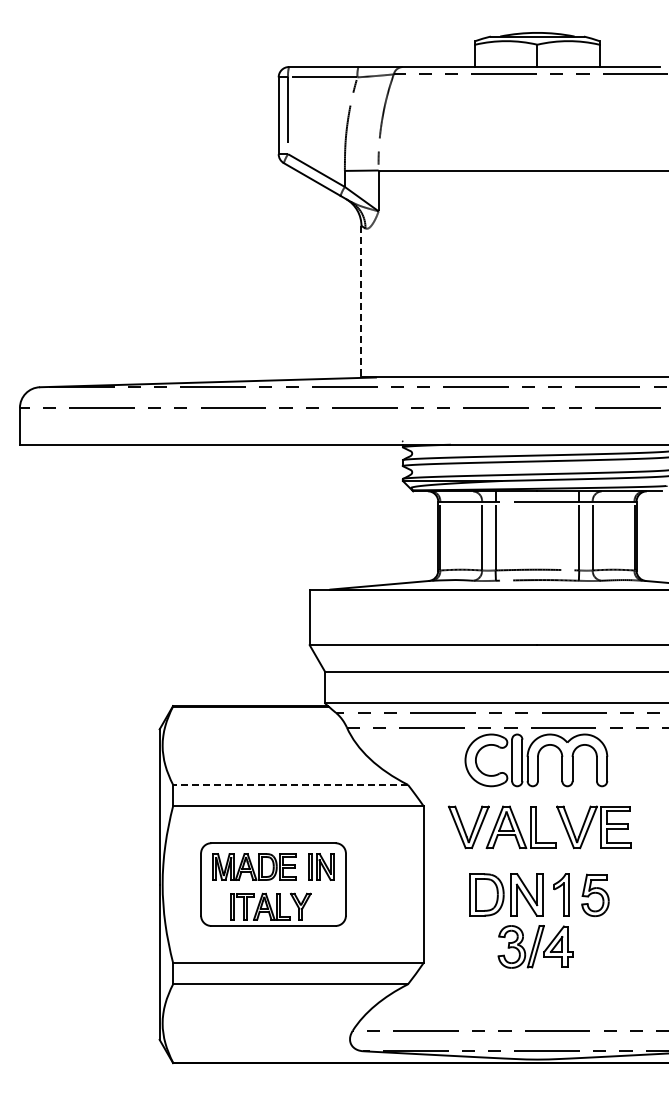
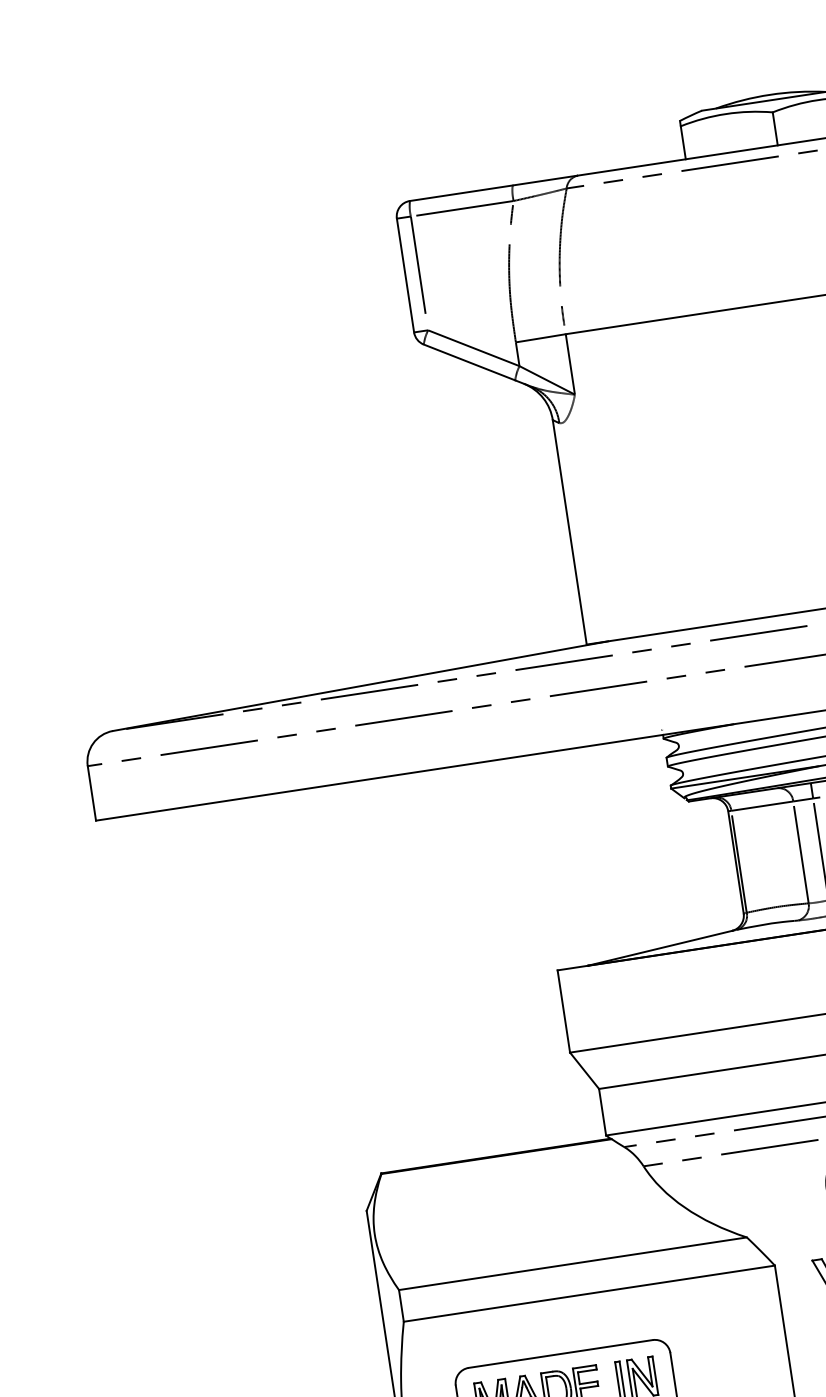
line: (361, 301) -> (569, 532), dashed -> solid
line: (290, 784) -> (572, 1263), dashed -> solid

